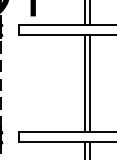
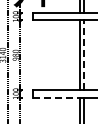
line: (90, 82) -> (84, 54), solid -> dashed
line: (51, 142) -> (56, 97), solid -> dashed

